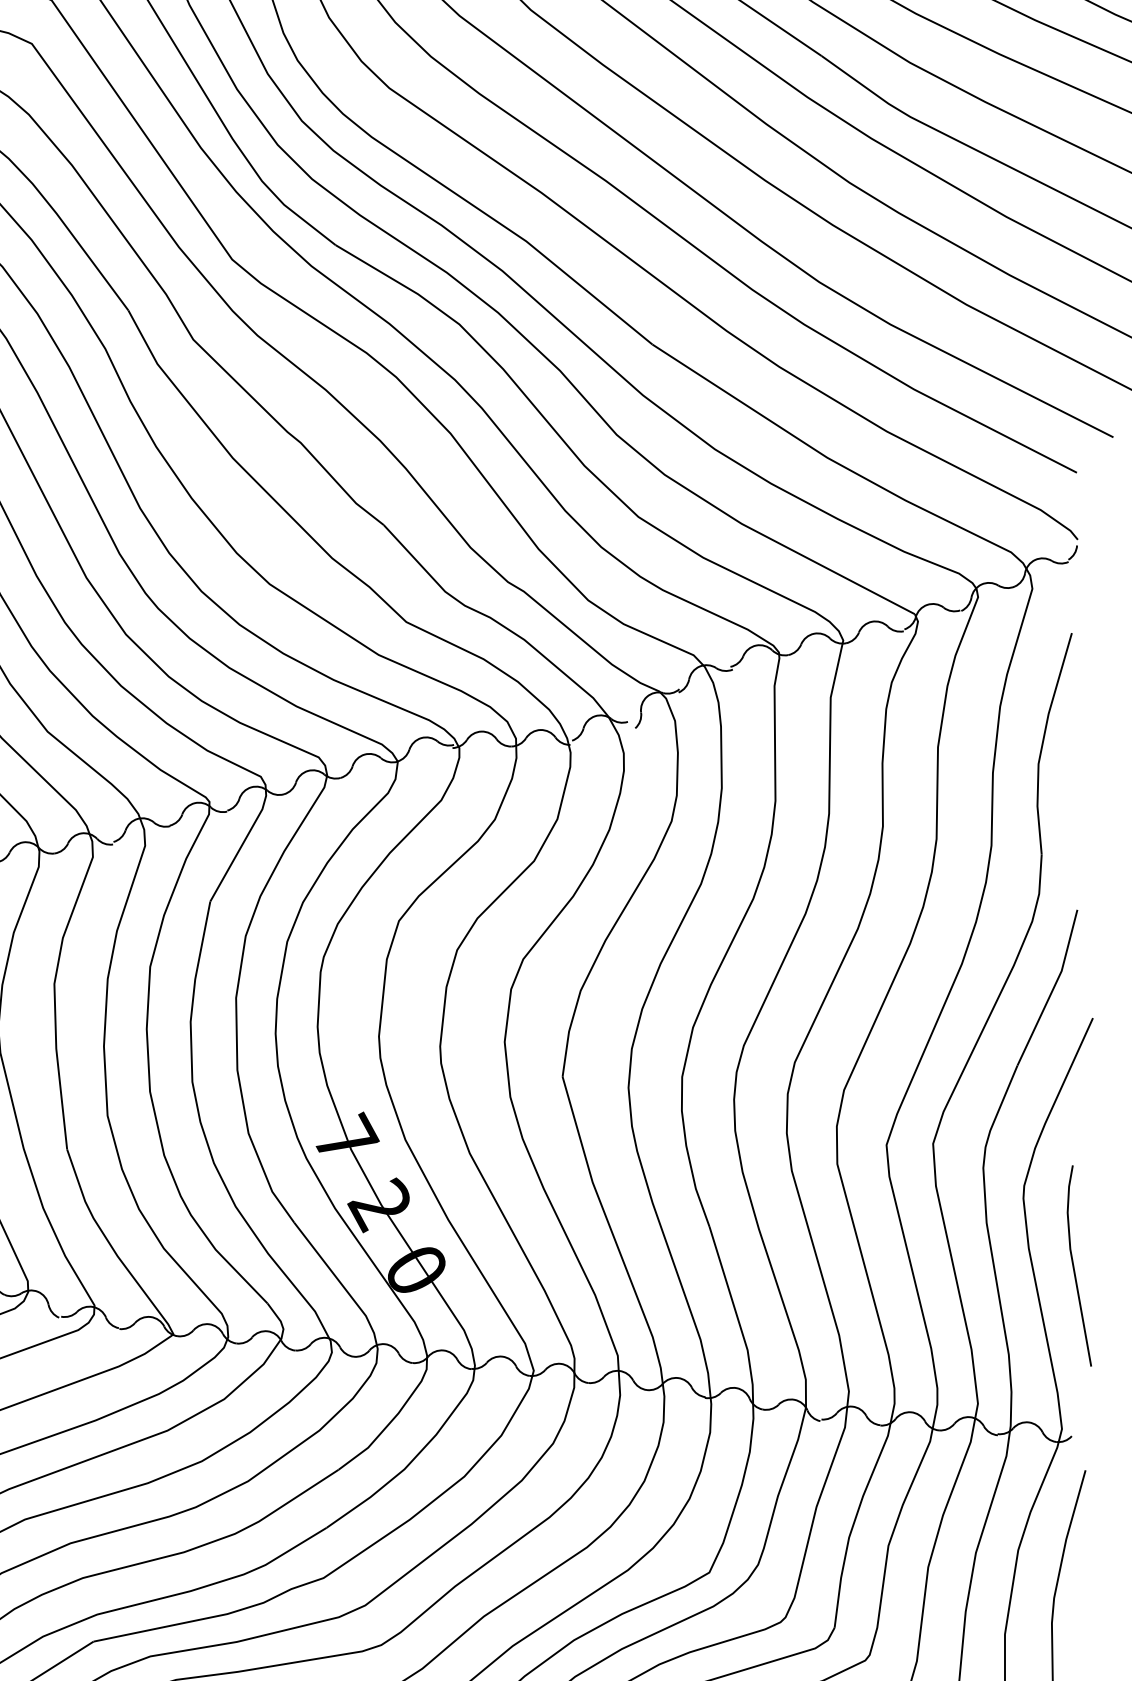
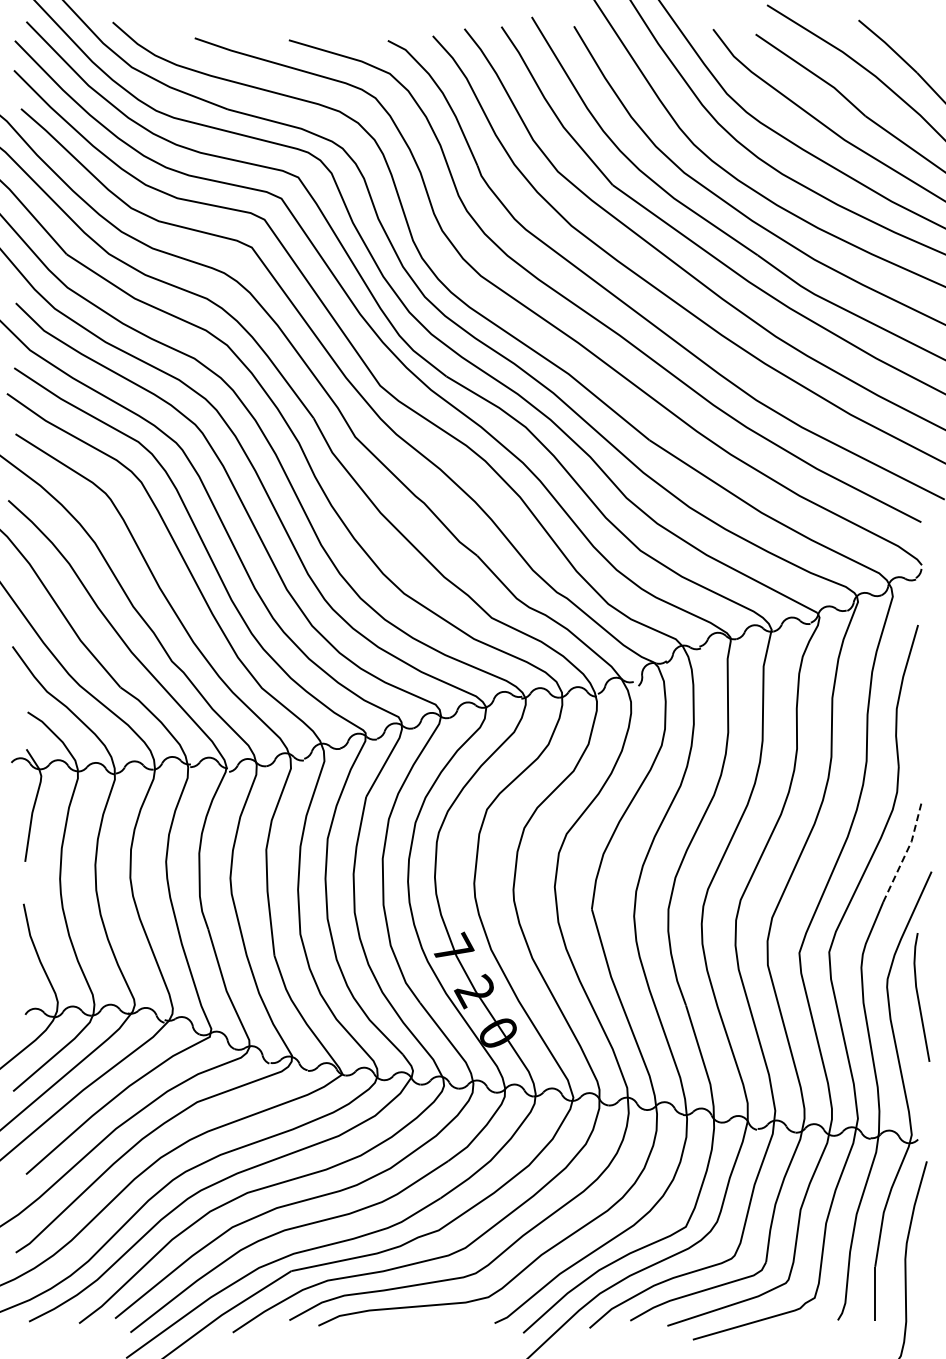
line: (1053, 988) -> (906, 852), solid -> dashed
line: (1075, 1267) -> (919, 998), moved

